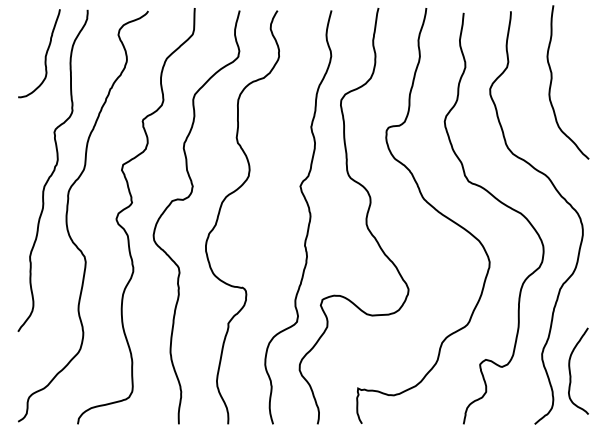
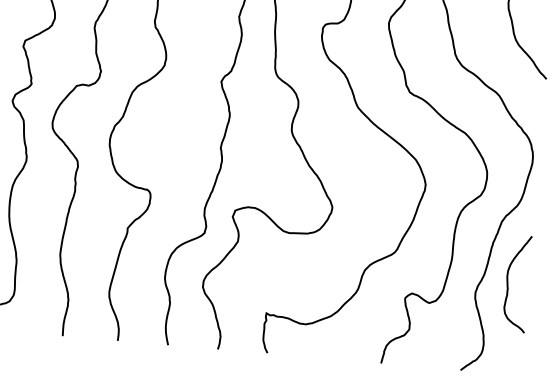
curve: (570, 370) -> (508, 282), moved

